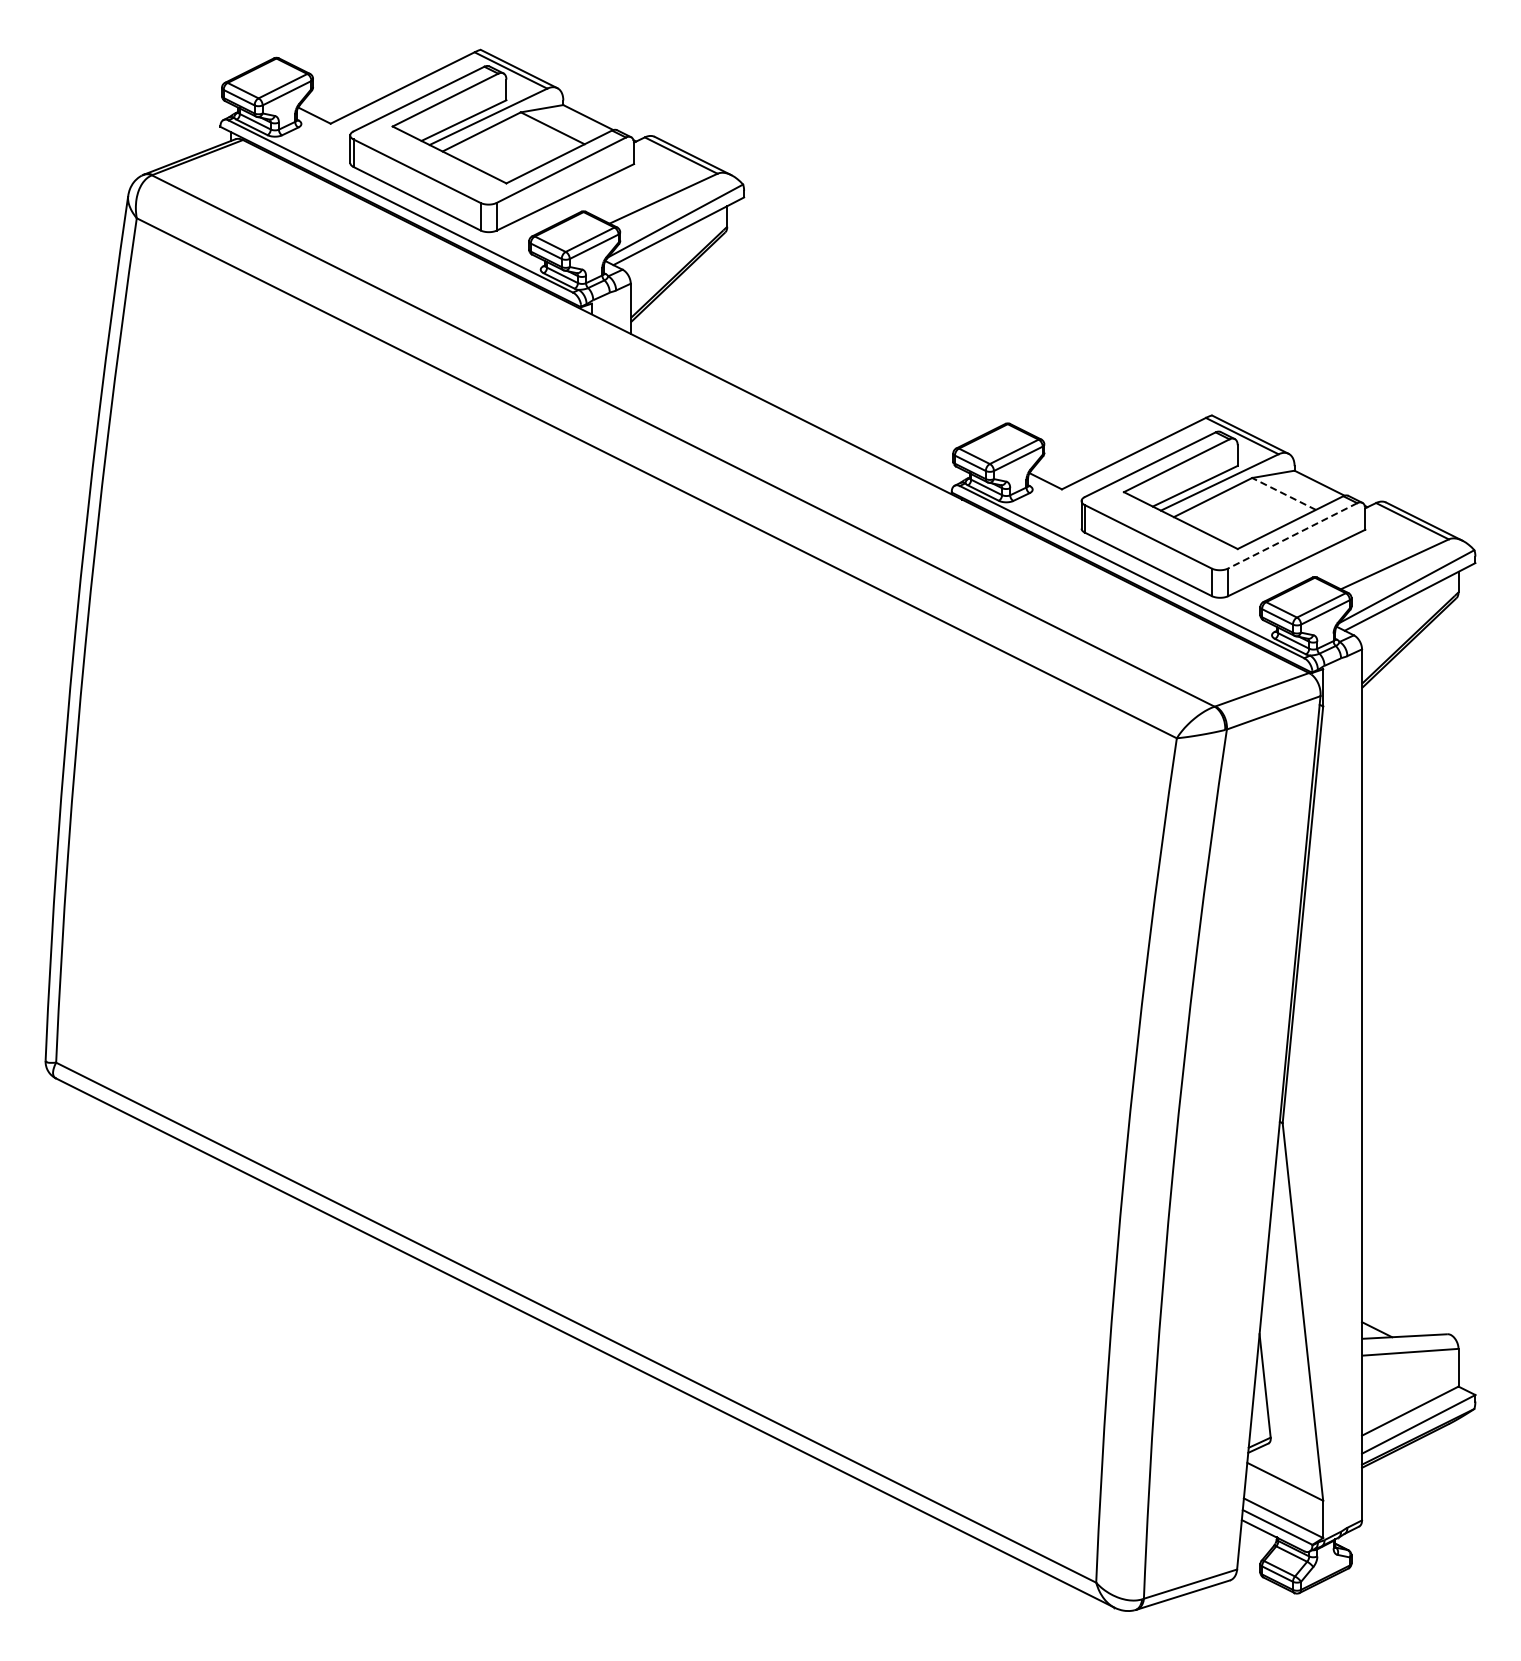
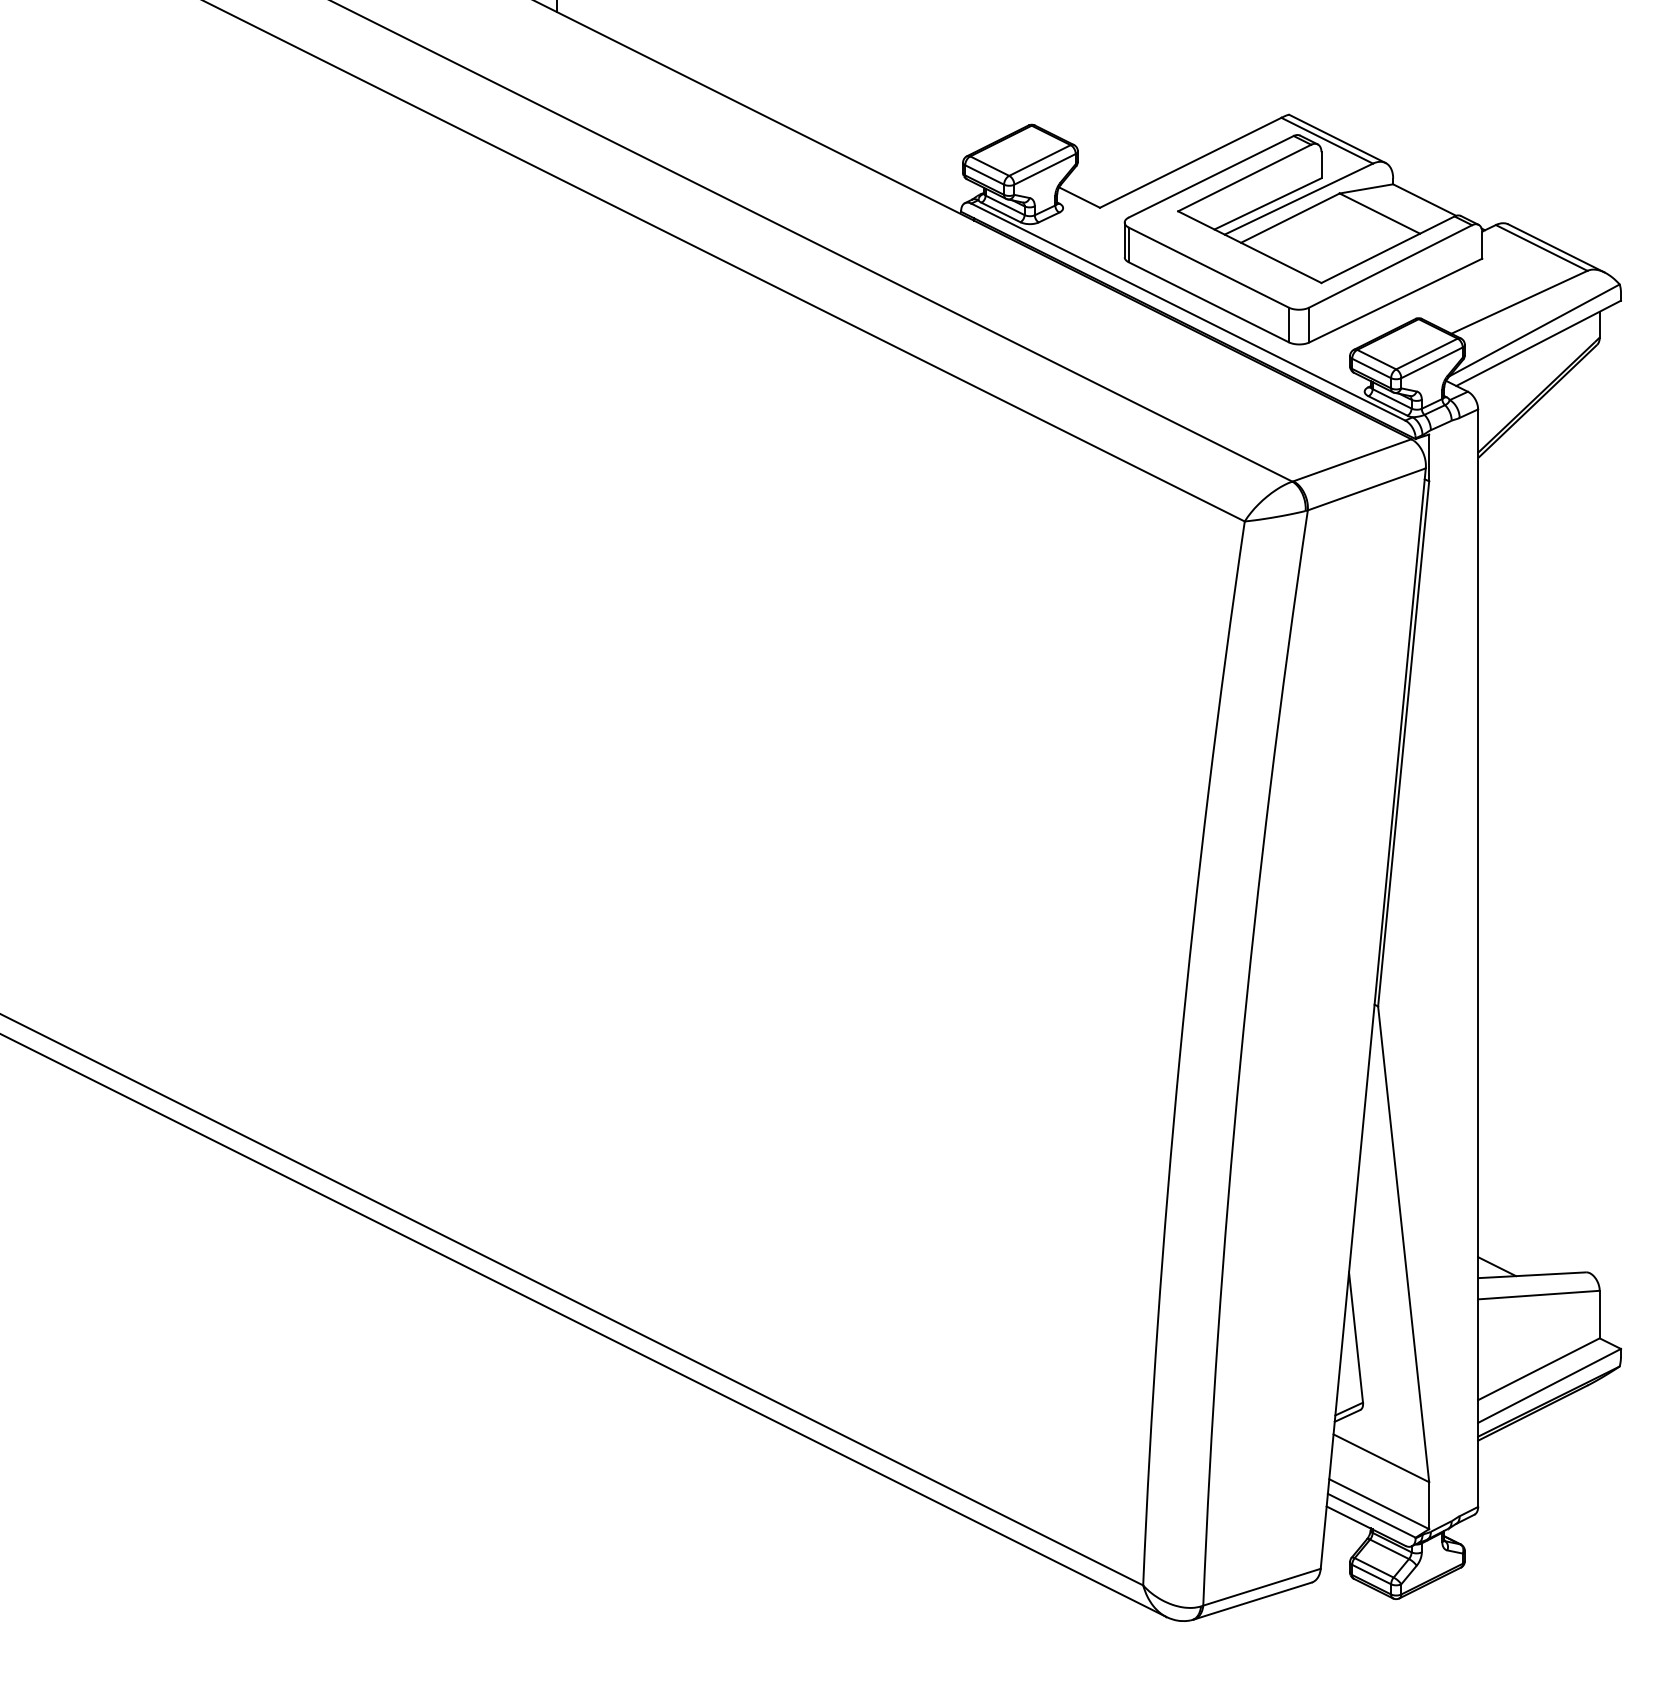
line: (1284, 493) -> (1380, 213), dashed -> solid
line: (1292, 536) -> (1390, 267), dashed -> solid

